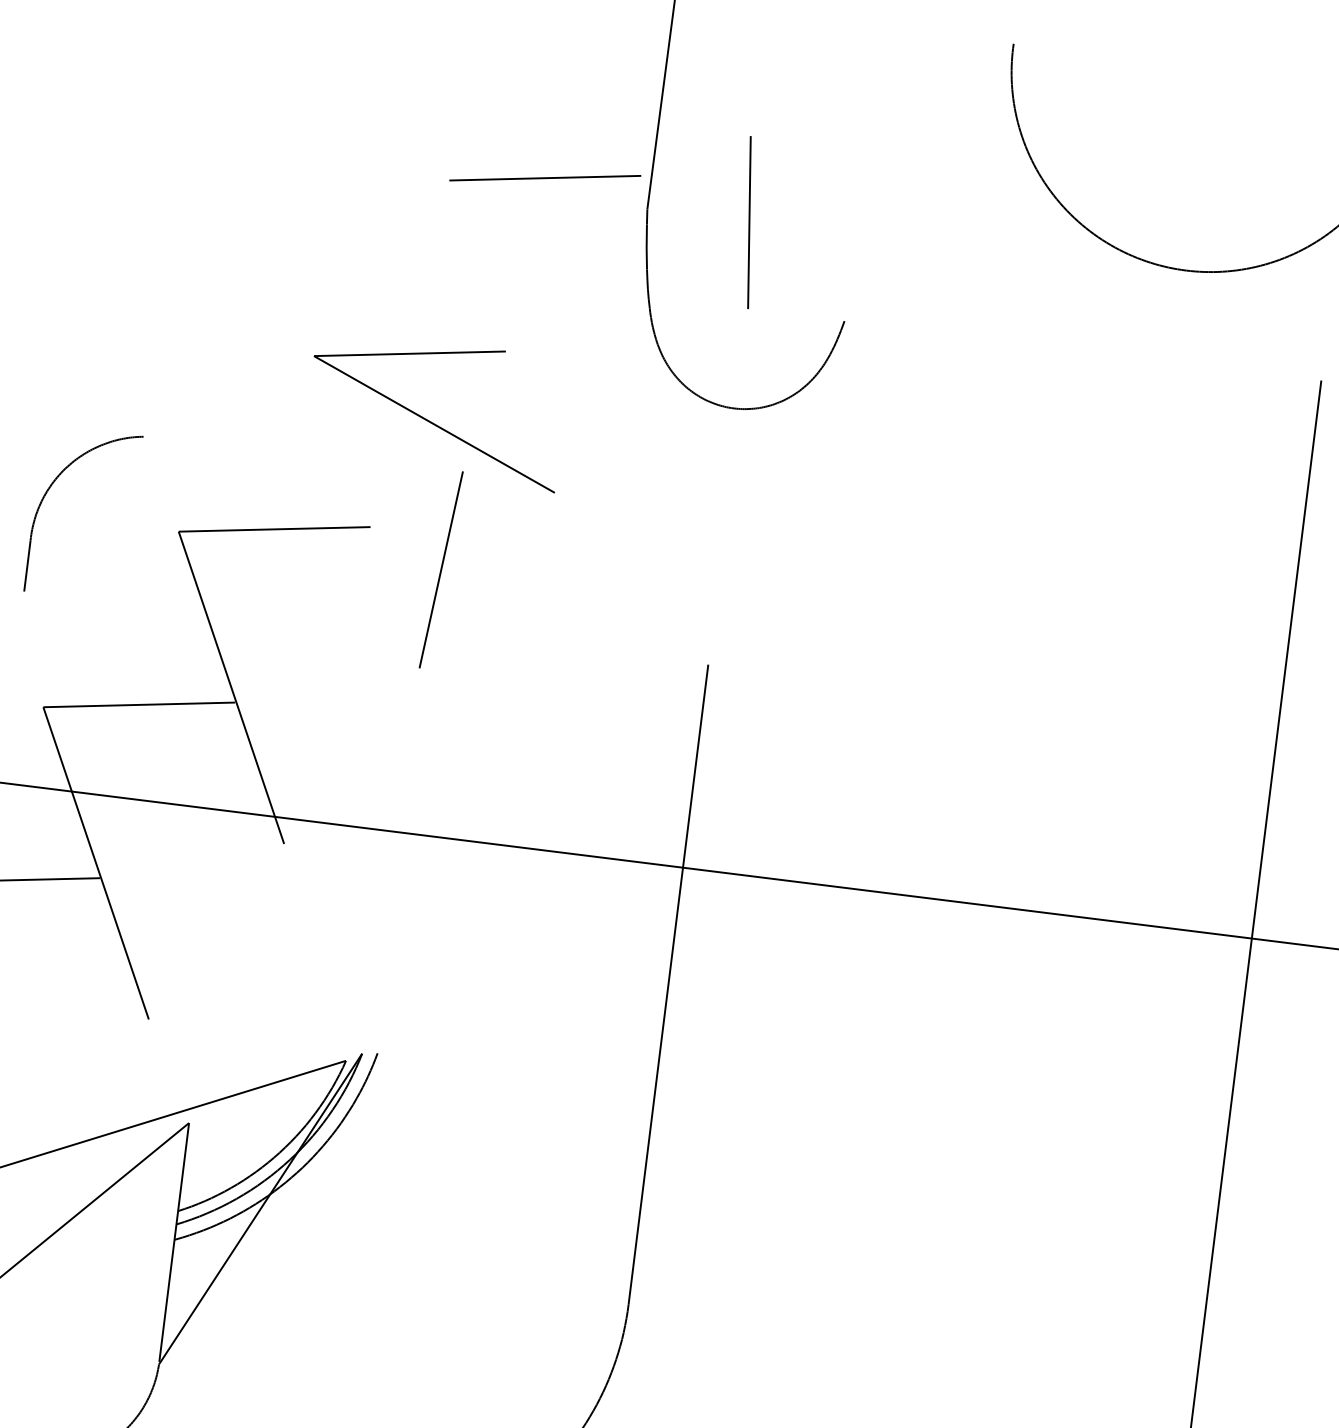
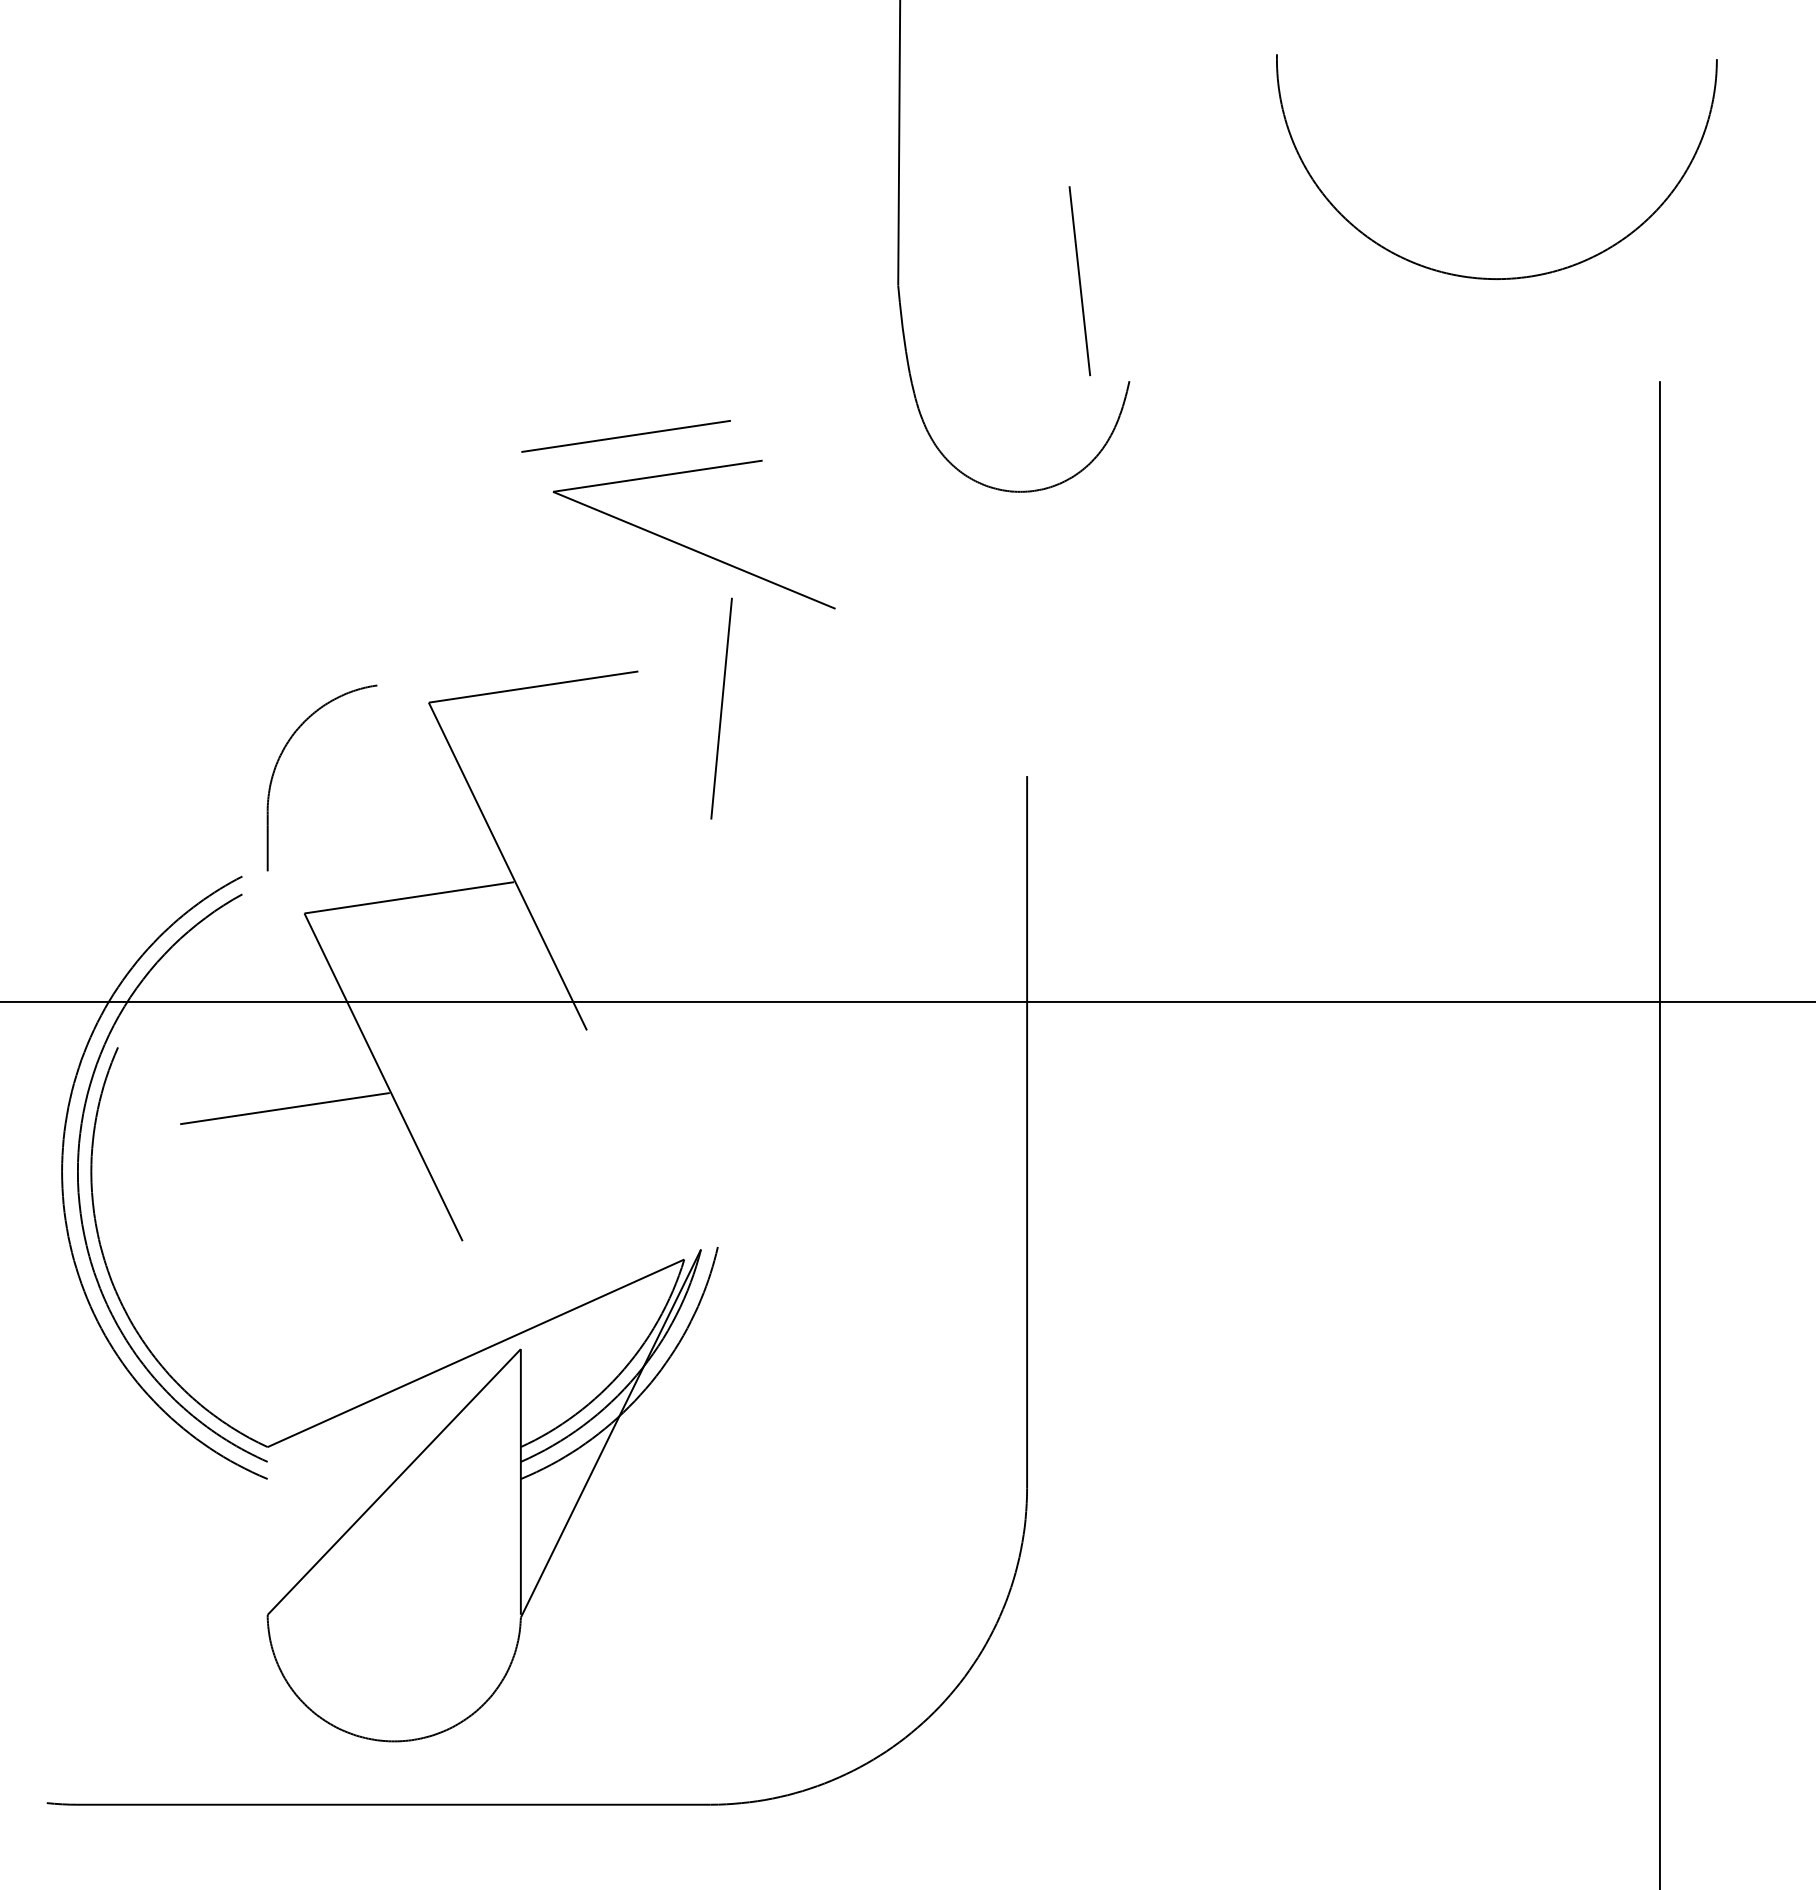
line: (544, 178) -> (625, 436), moved
line: (749, 222) -> (1079, 281), moved
part: (49, 489) -> (281, 756), moved

